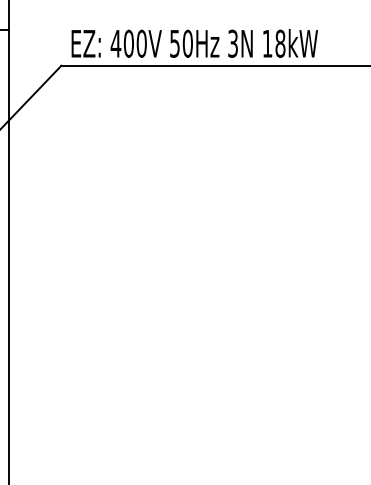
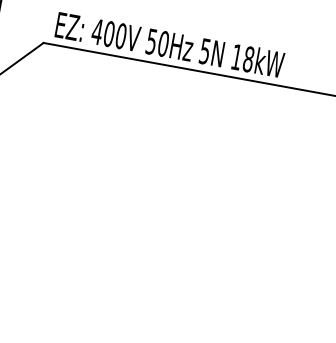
text: (232, 43) -> (204, 51), 3N -> 5N

